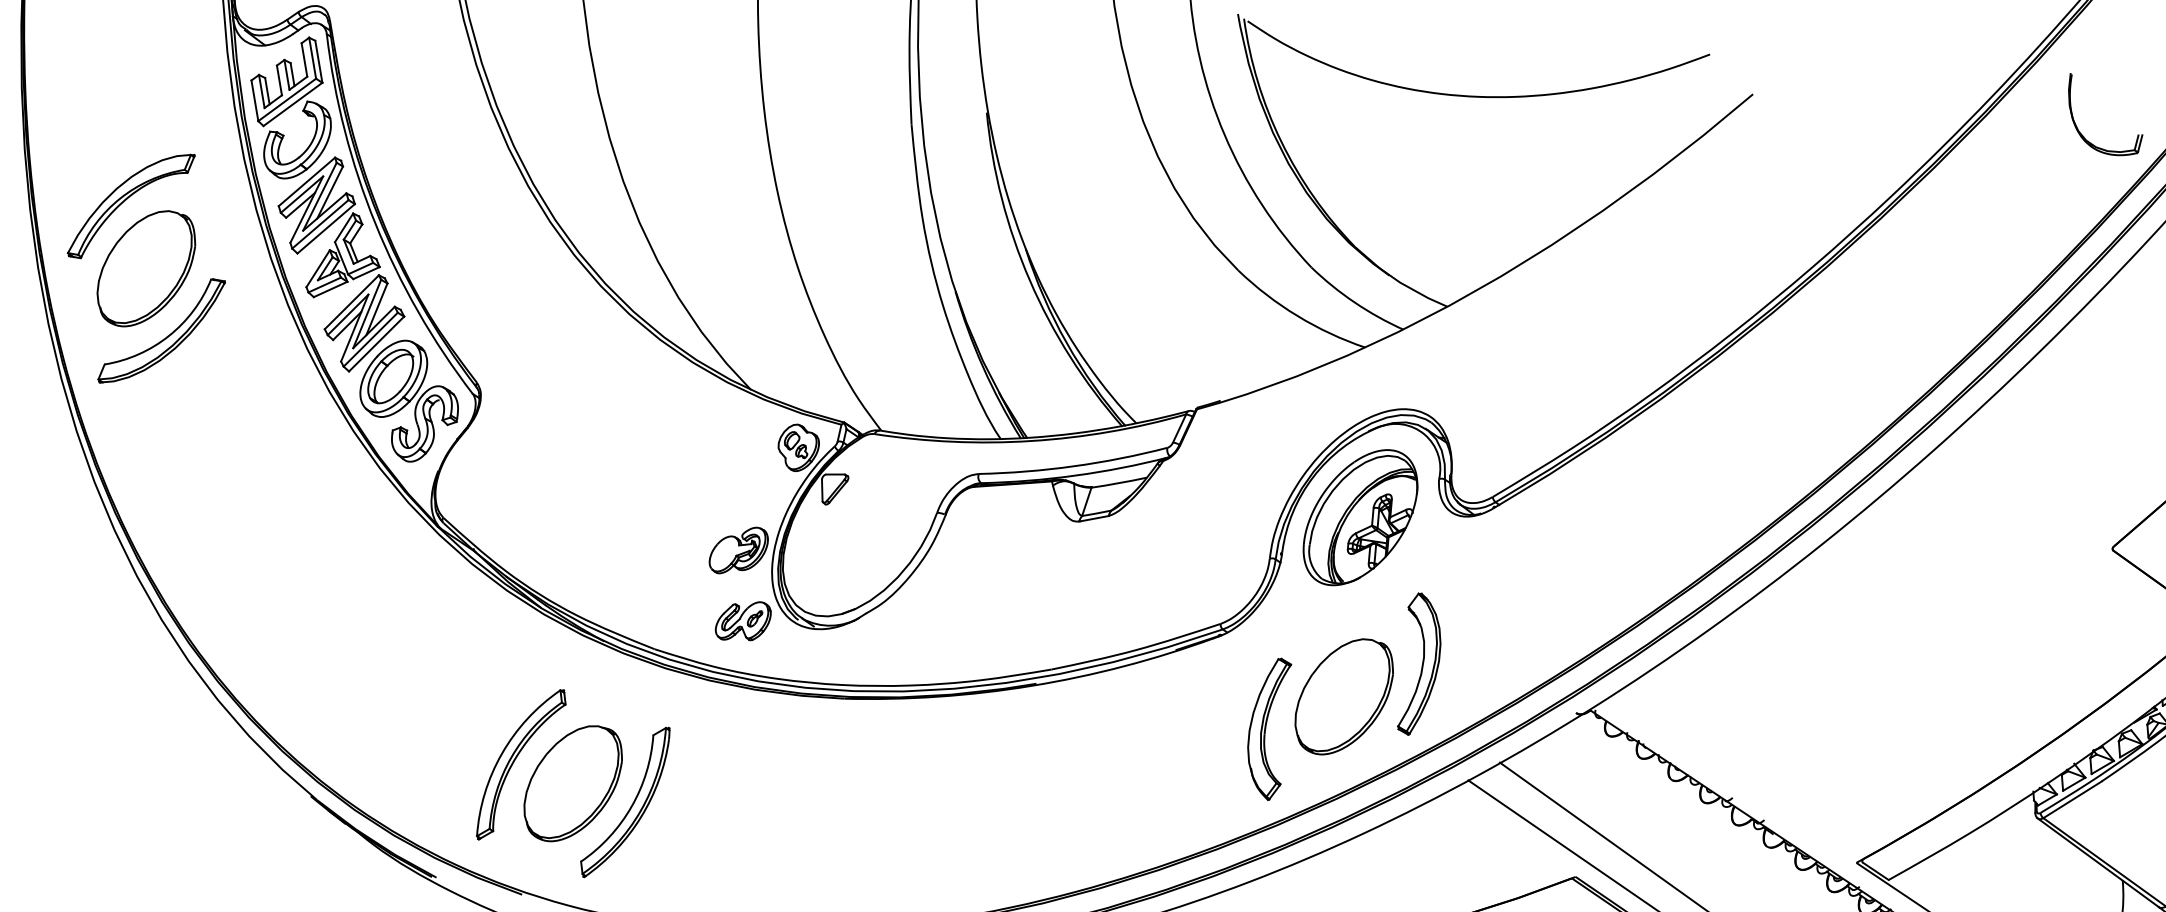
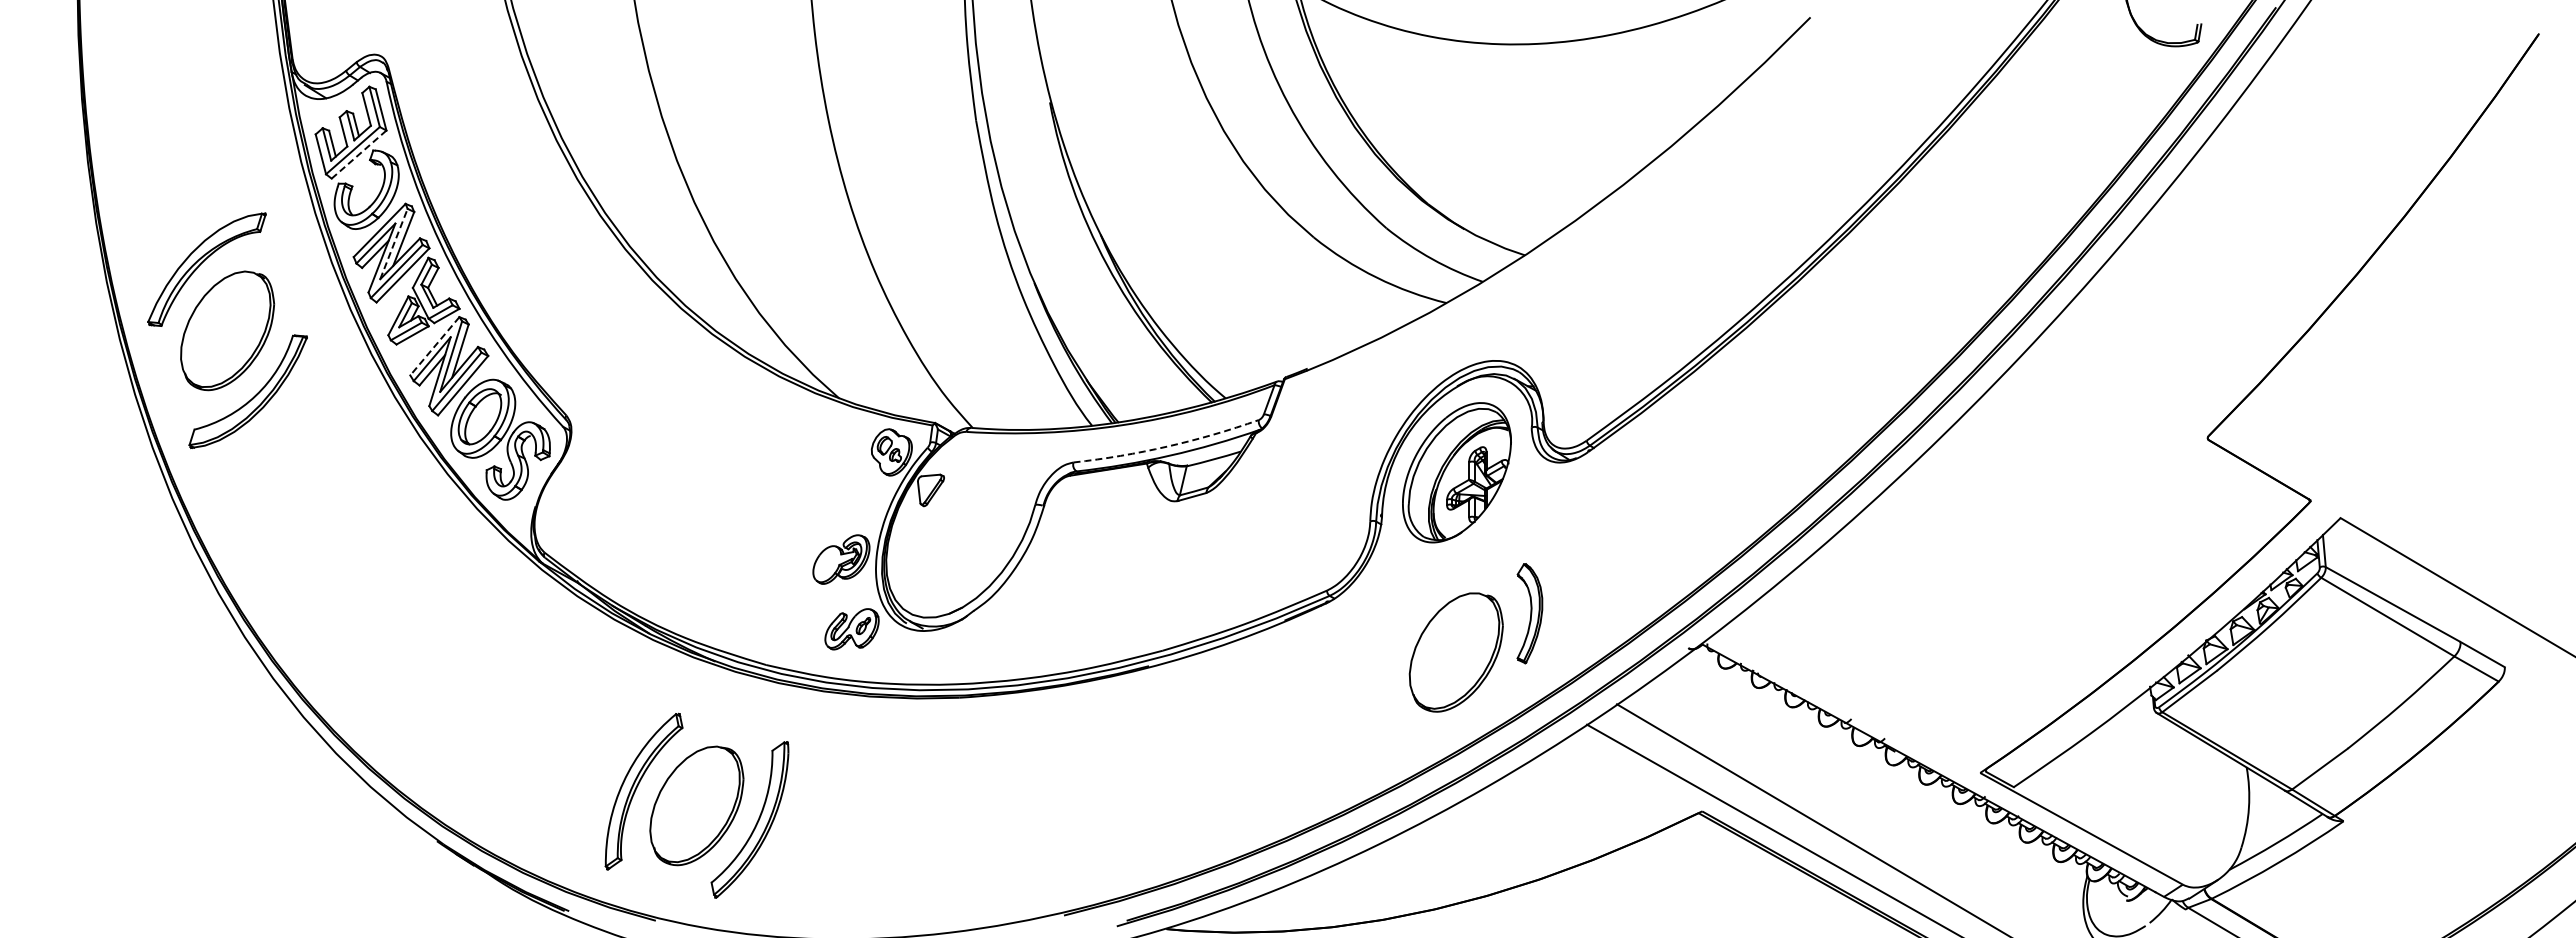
line: (292, 104) -> (358, 154), solid -> dashed
line: (319, 197) -> (393, 244), solid -> dashed
line: (351, 302) -> (434, 346), solid -> dashed
arc: (1074, 466) -> (1167, 446), solid -> dashed
part: (1420, 664) -> (1529, 613), size x0.7
part: (1267, 728) -> (1382, 690), removed

